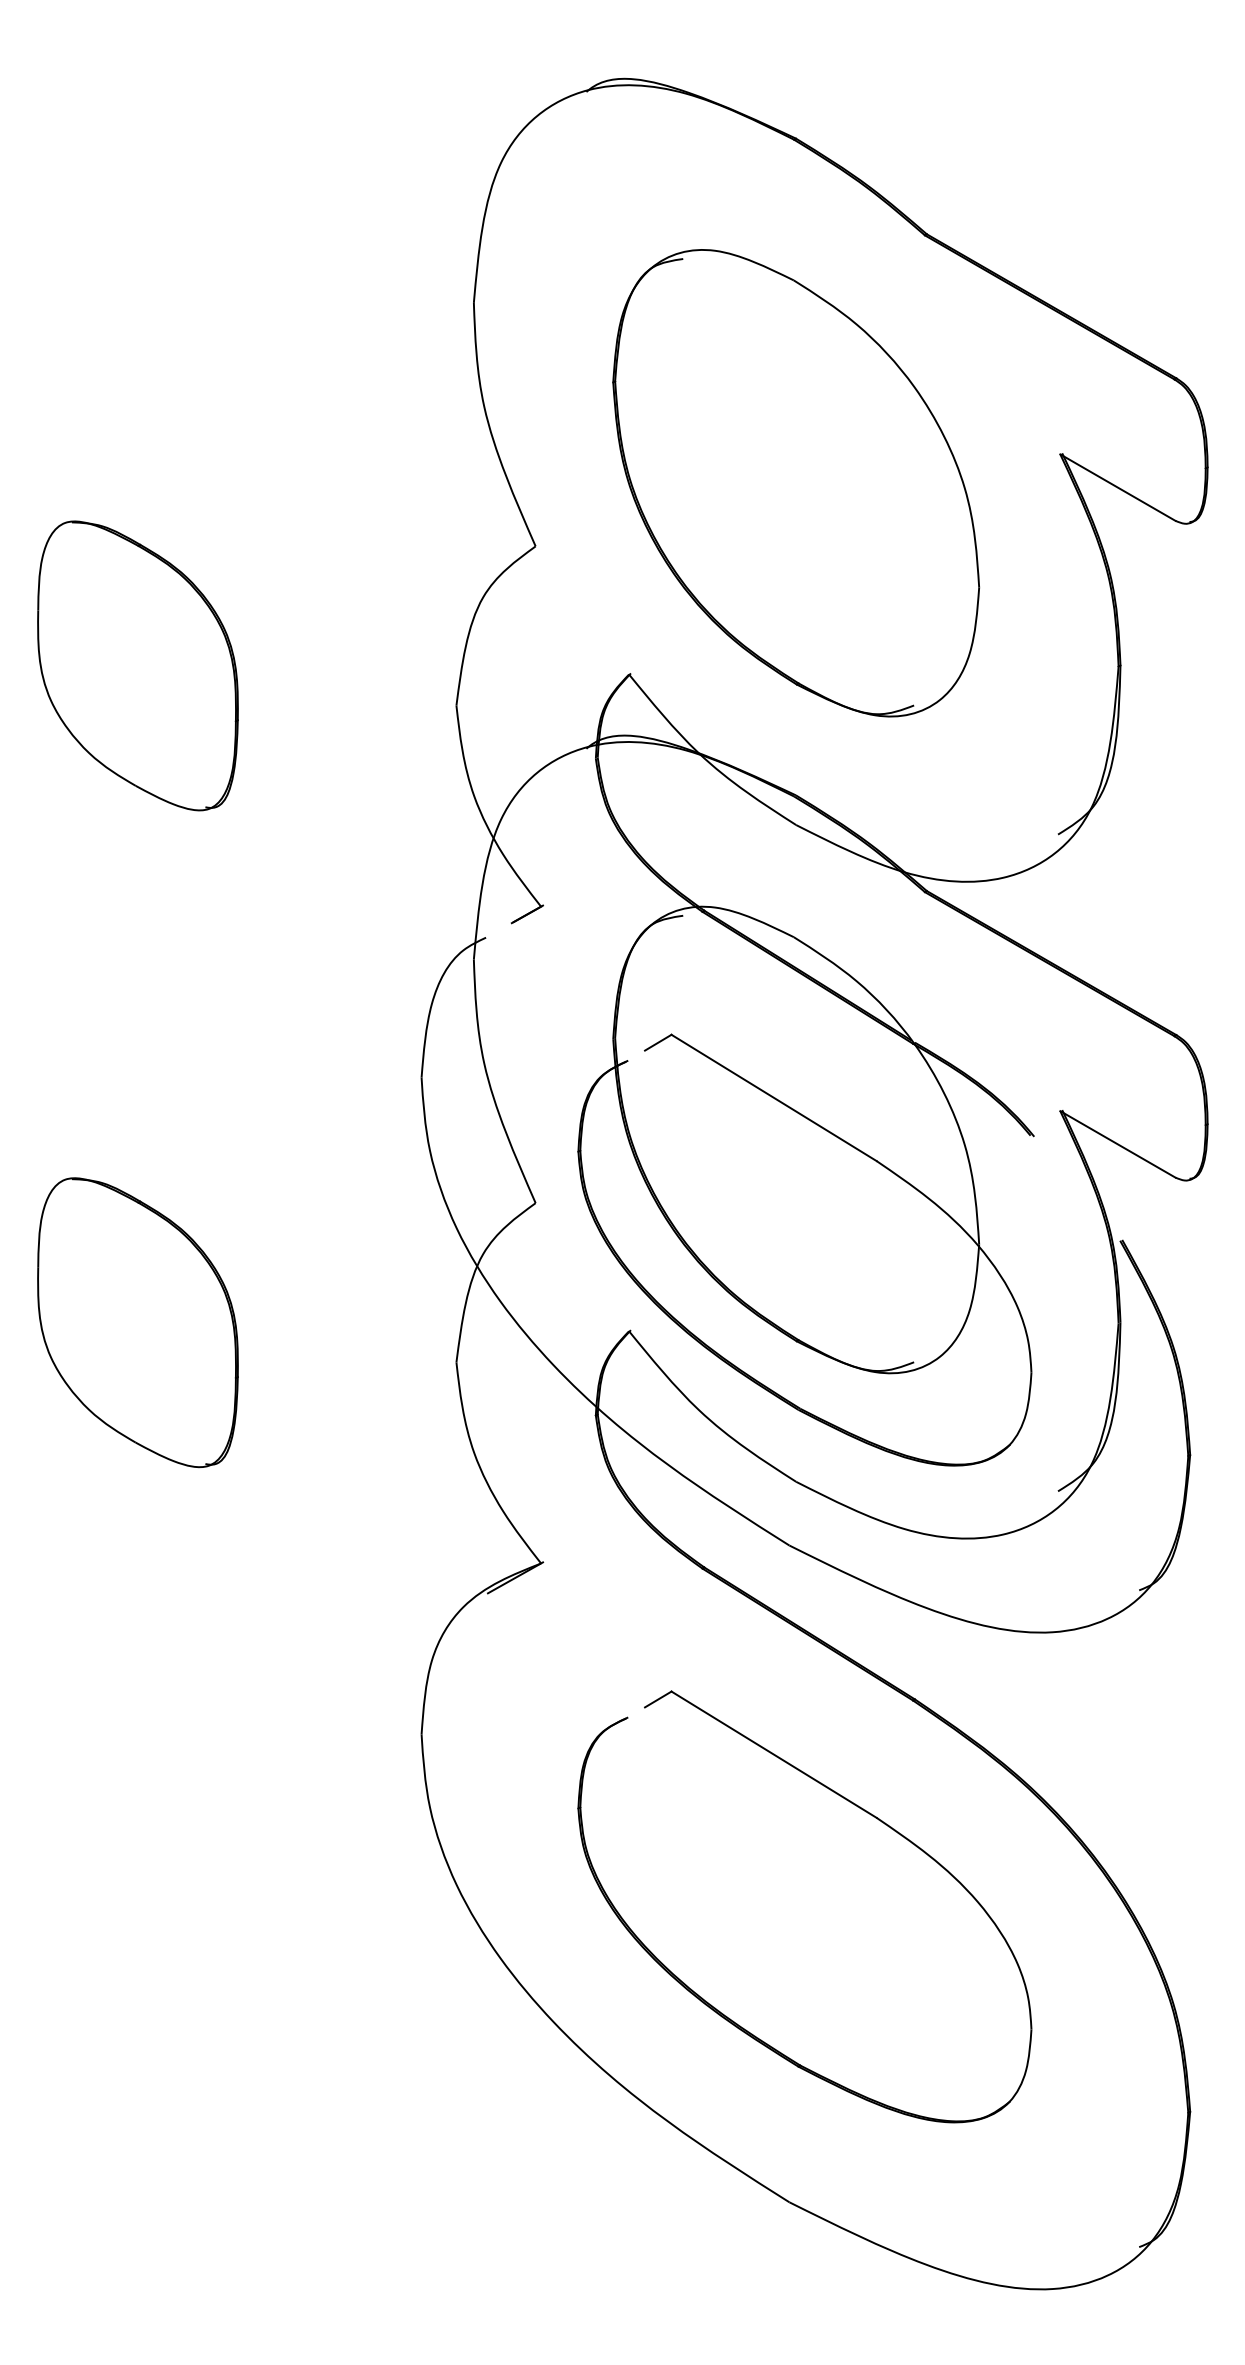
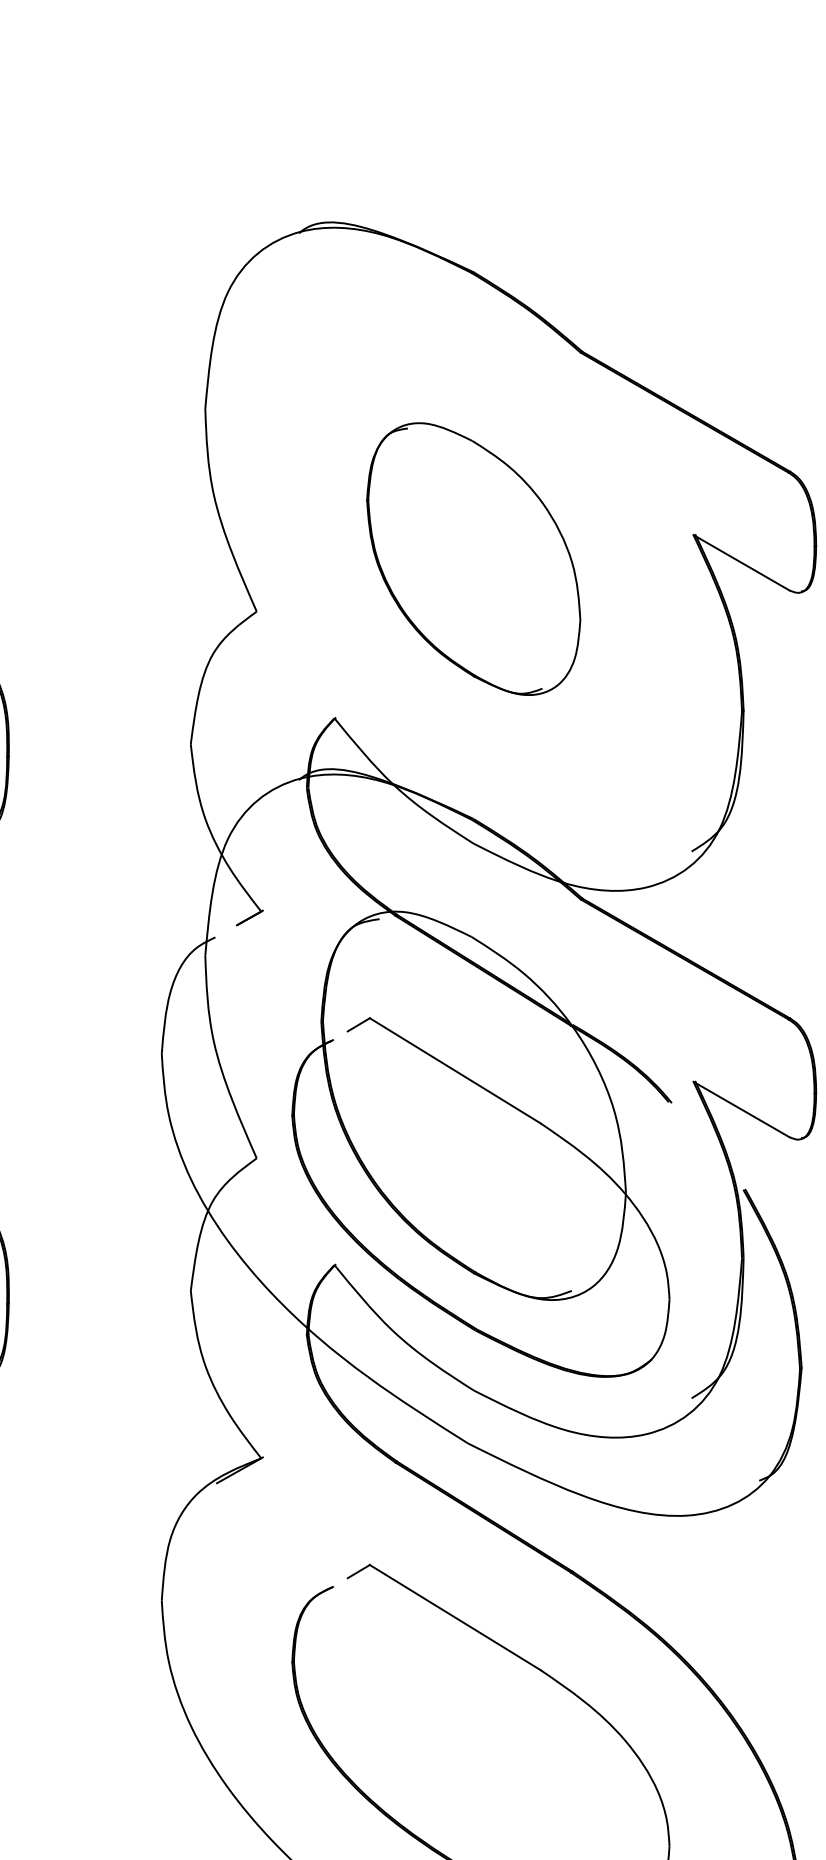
part: (796, 483) -> (473, 559), size x0.7

